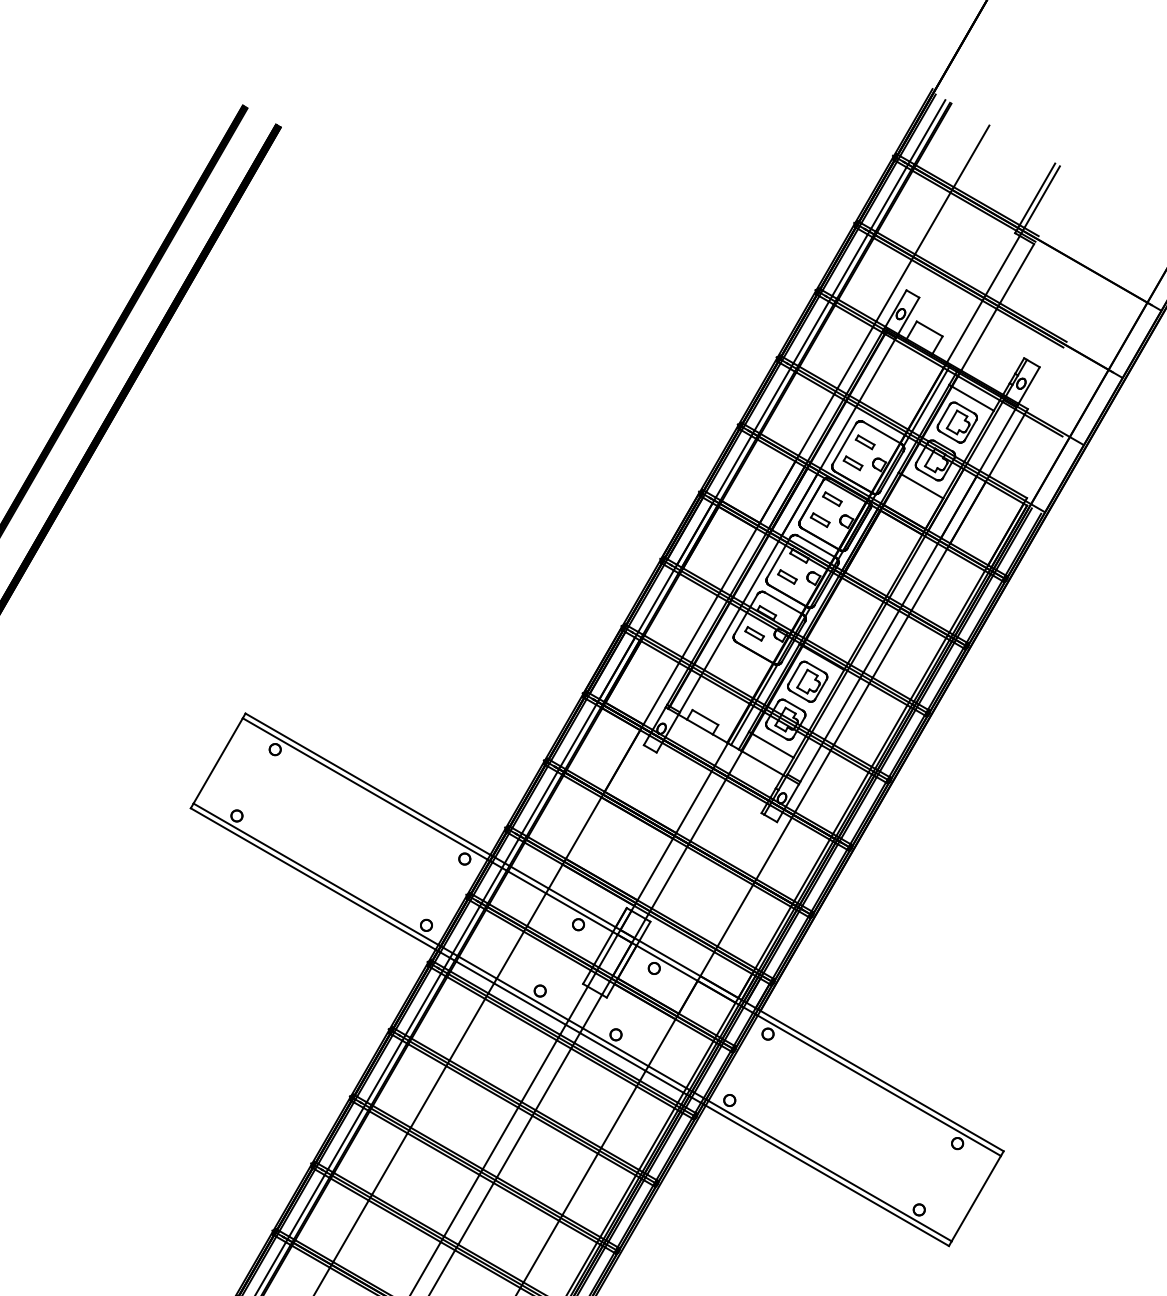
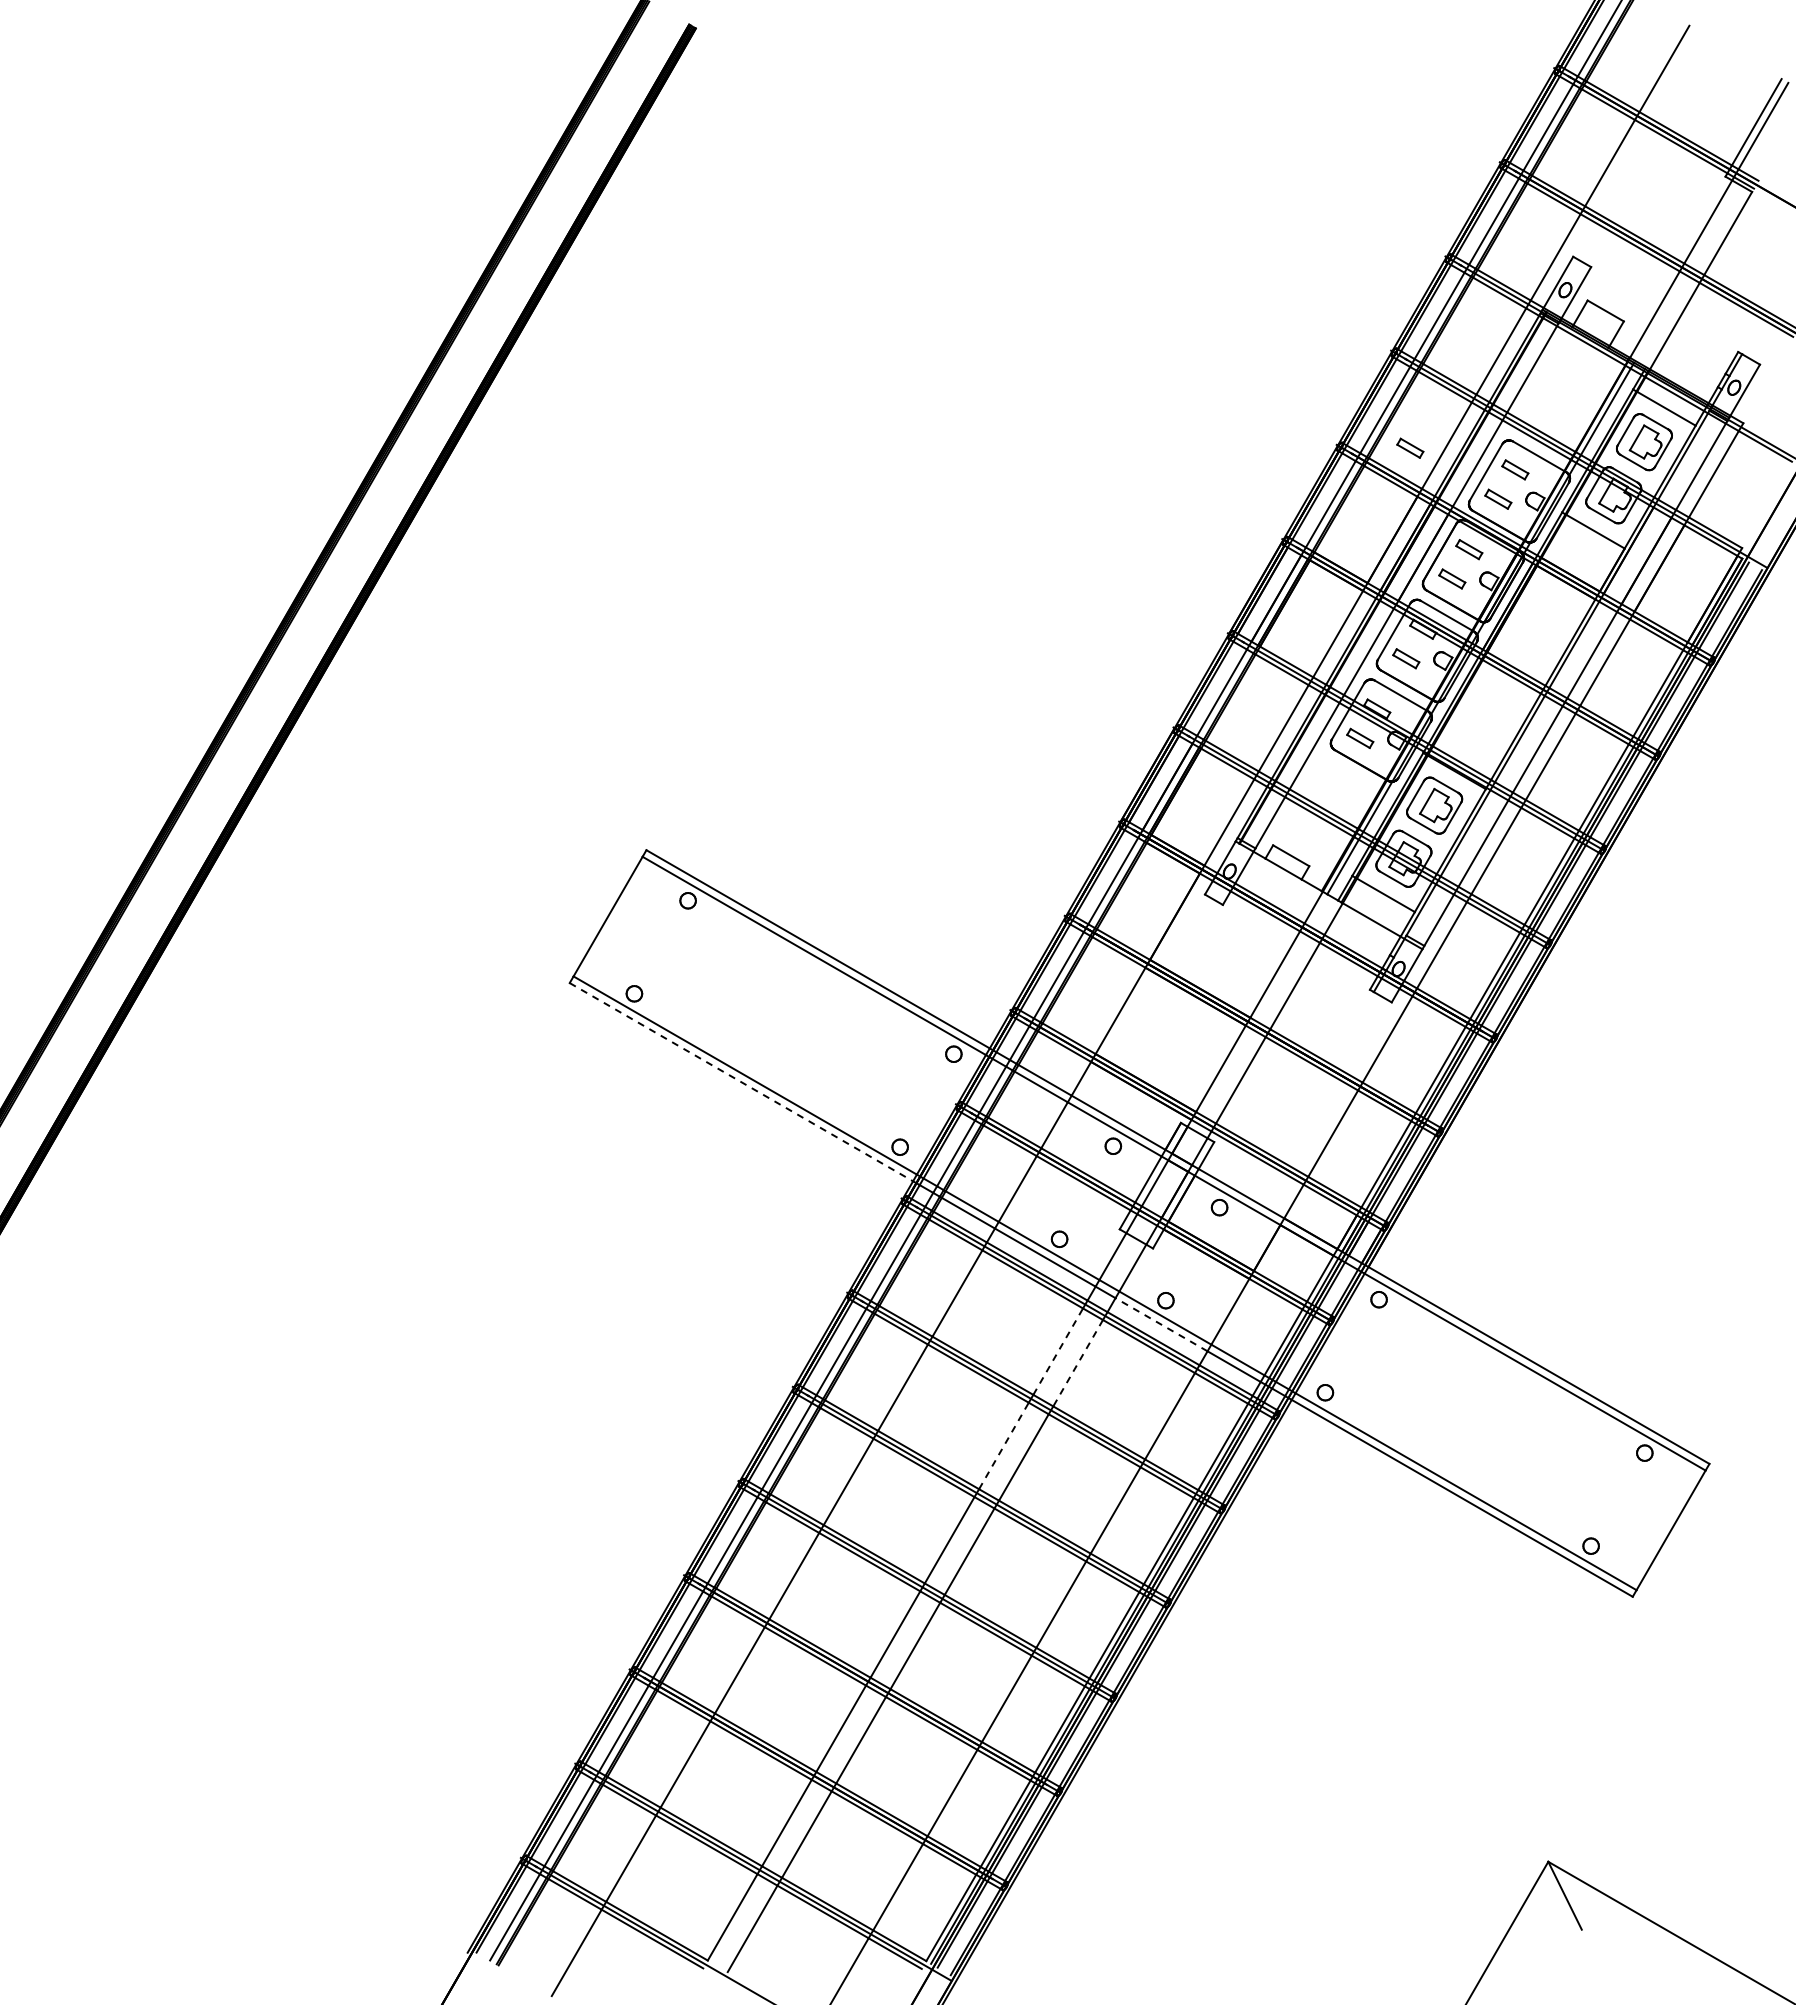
part: (790, 426) -> (1410, 447), added
line: (313, 879) -> (741, 1082), solid -> dashed
line: (612, 1051) -> (1161, 1324), solid -> dashed
line: (539, 1071) -> (1058, 1351), solid -> dashed
line: (553, 1079) -> (1078, 1363), solid -> dashed
line: (500, 1138) -> (1003, 1445), solid -> dashed

